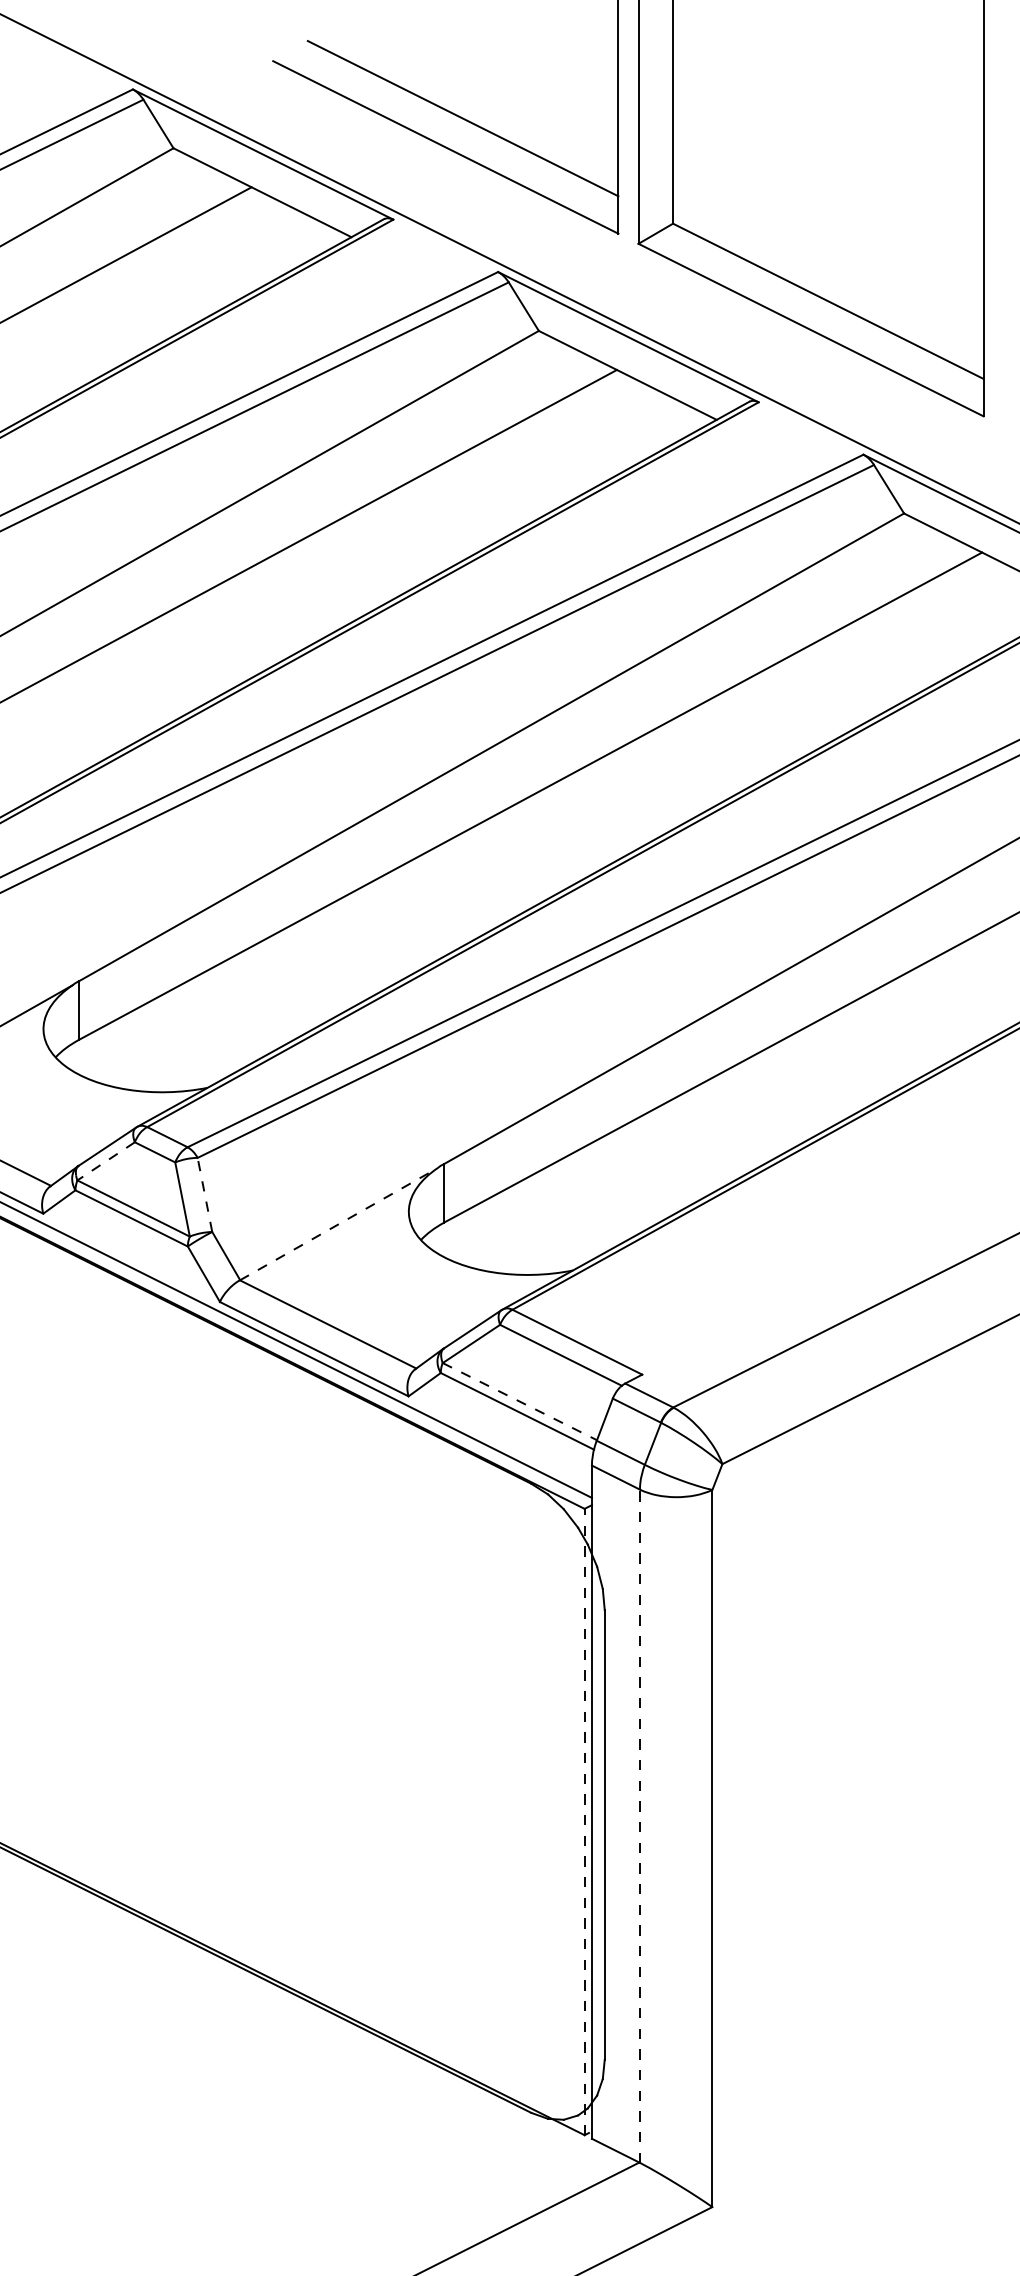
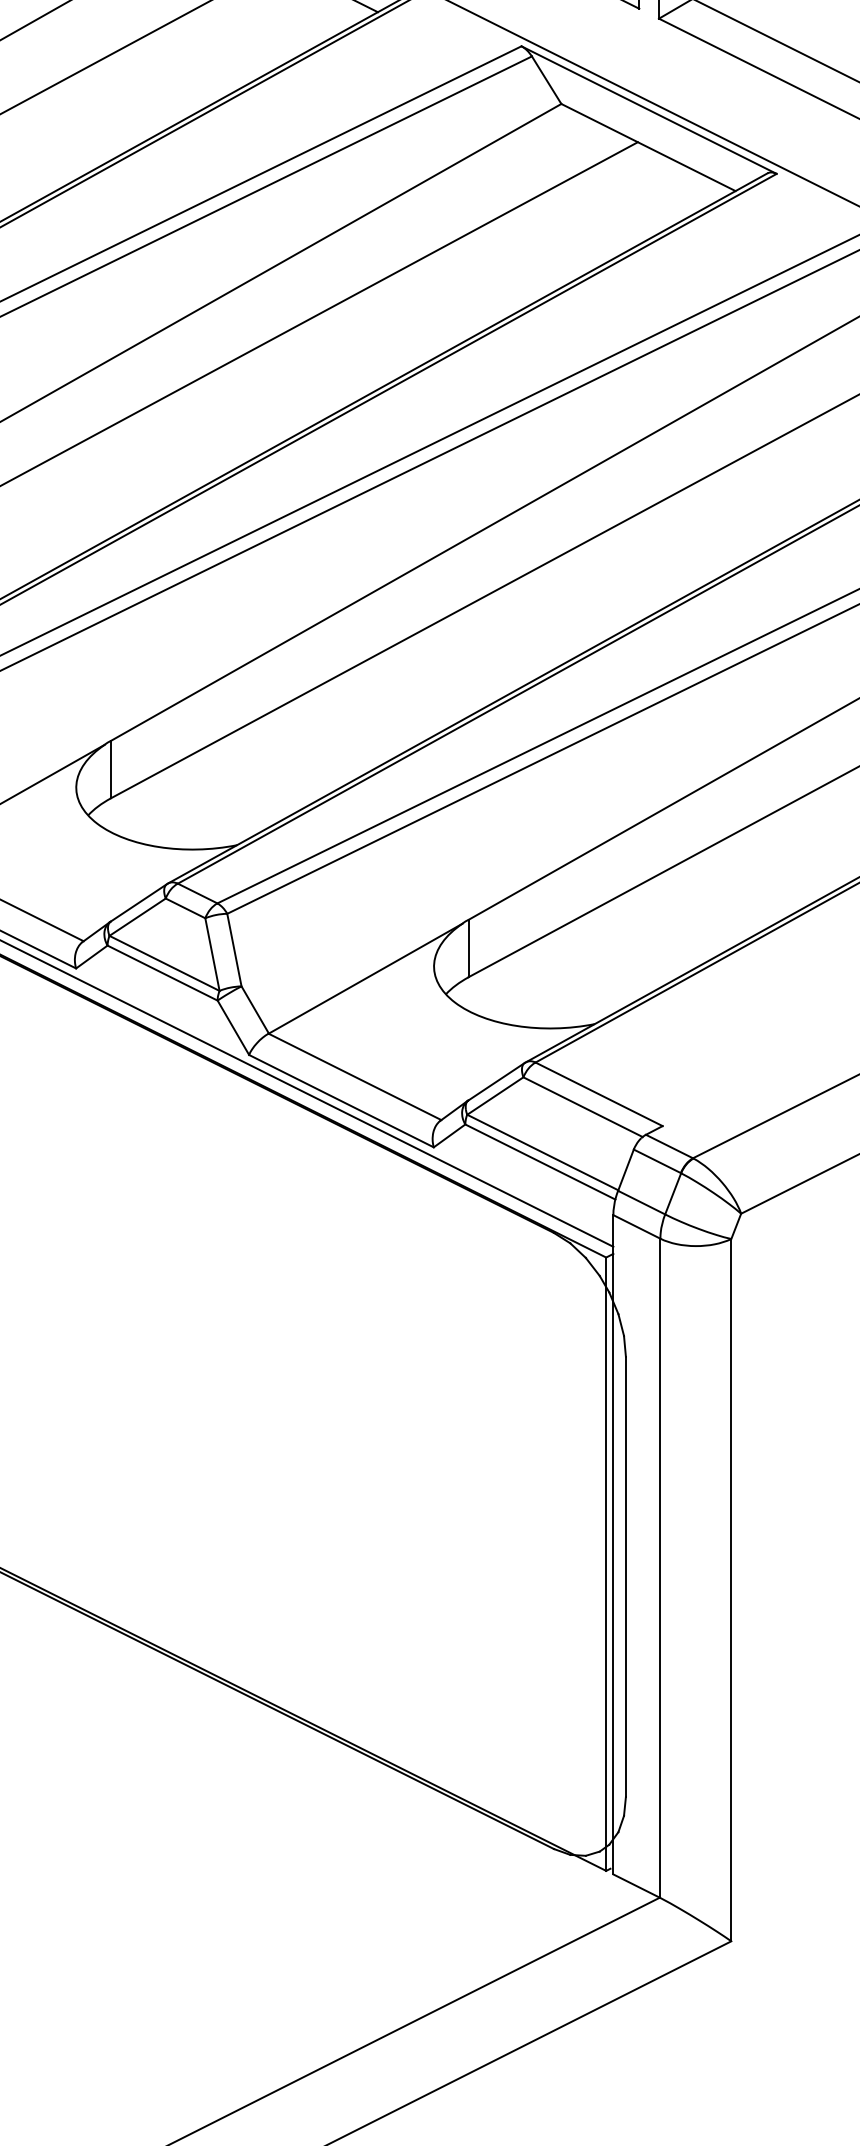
line: (105, 1161) -> (137, 917), dashed -> solid
line: (204, 1194) -> (233, 949), dashed -> solid
line: (338, 1224) -> (365, 979), dashed -> solid
line: (520, 1401) -> (543, 1152), dashed -> solid
line: (584, 1821) -> (606, 1563), dashed -> solid
line: (639, 1826) -> (659, 1568), dashed -> solid

